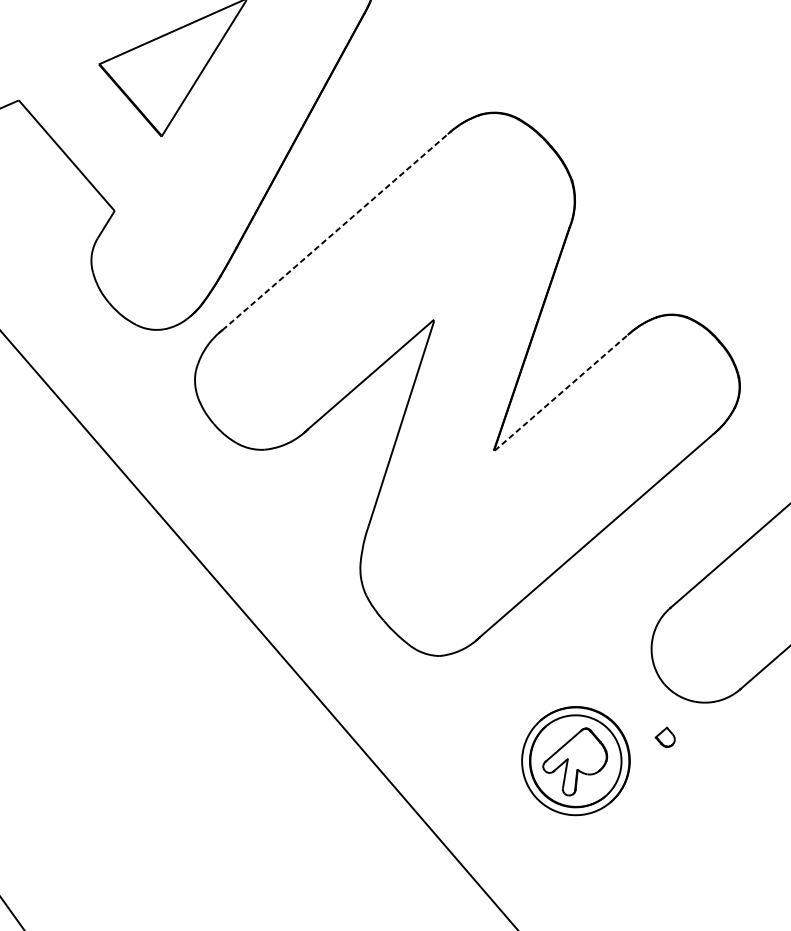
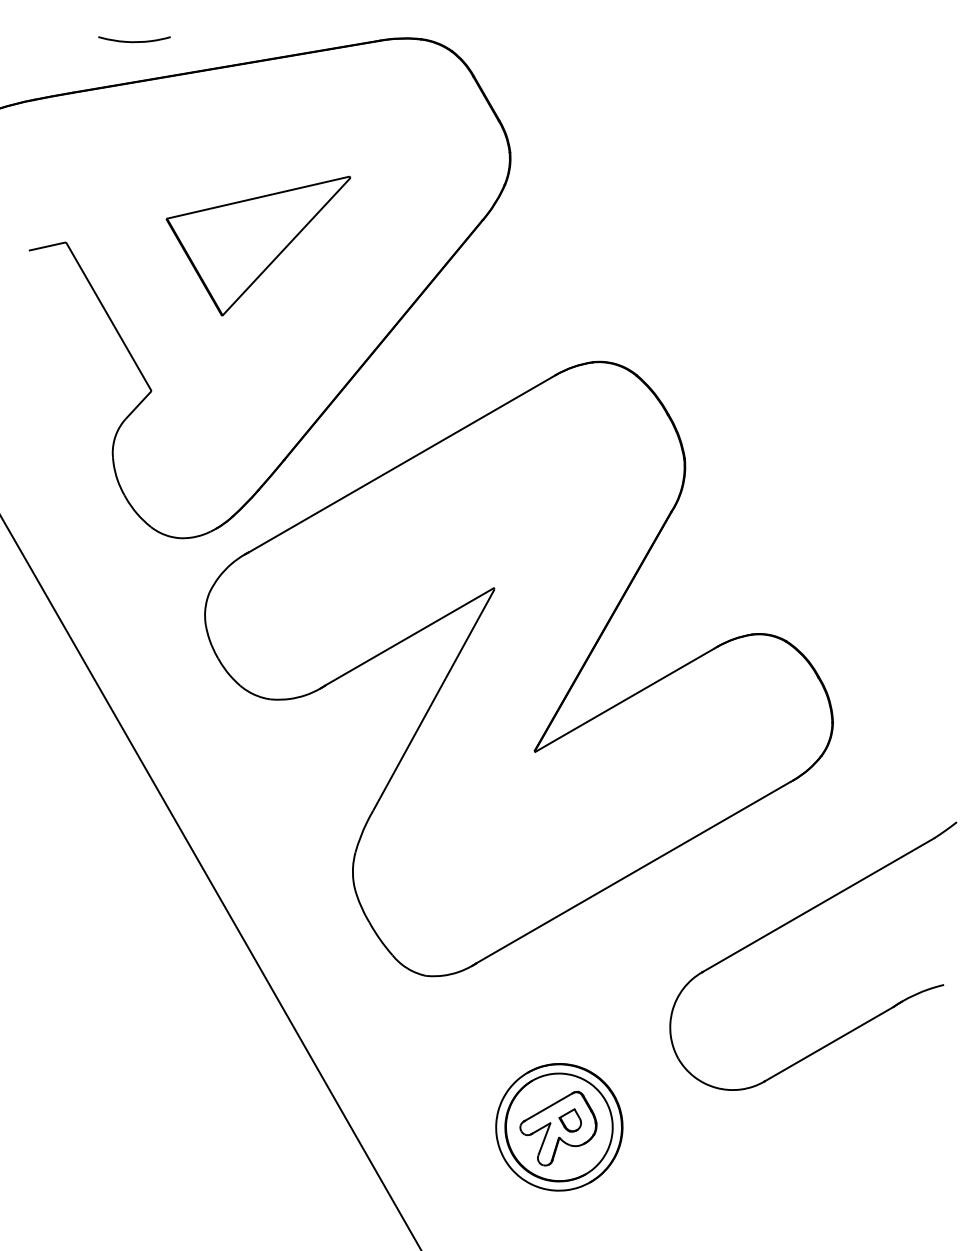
line: (335, 231) -> (400, 464), dashed -> solid
line: (561, 392) -> (625, 700), dashed -> solid
part: (664, 737) -> (569, 1120), moved

